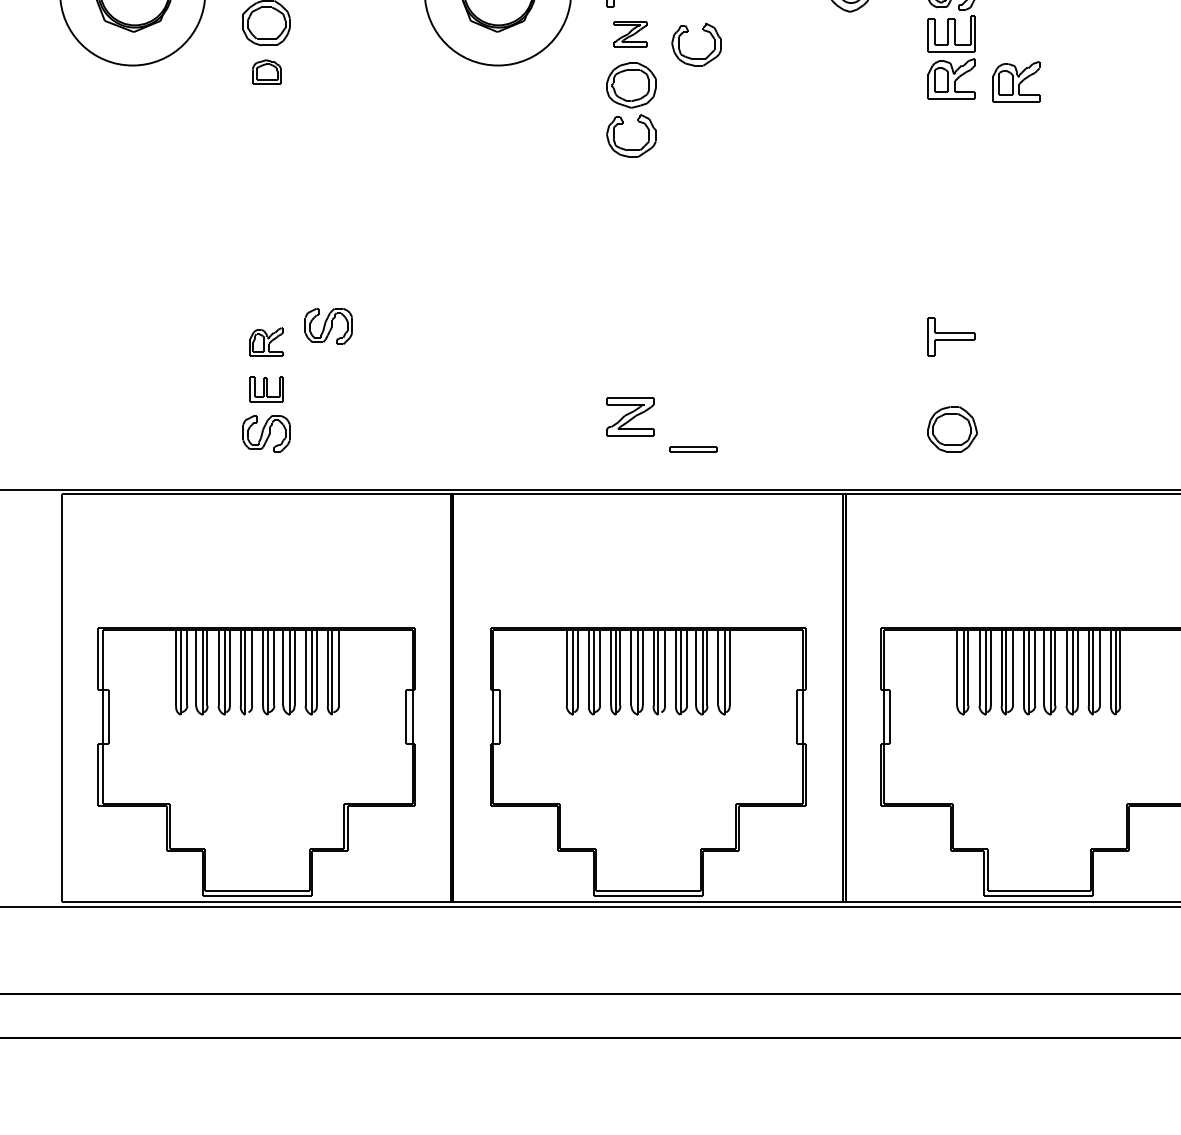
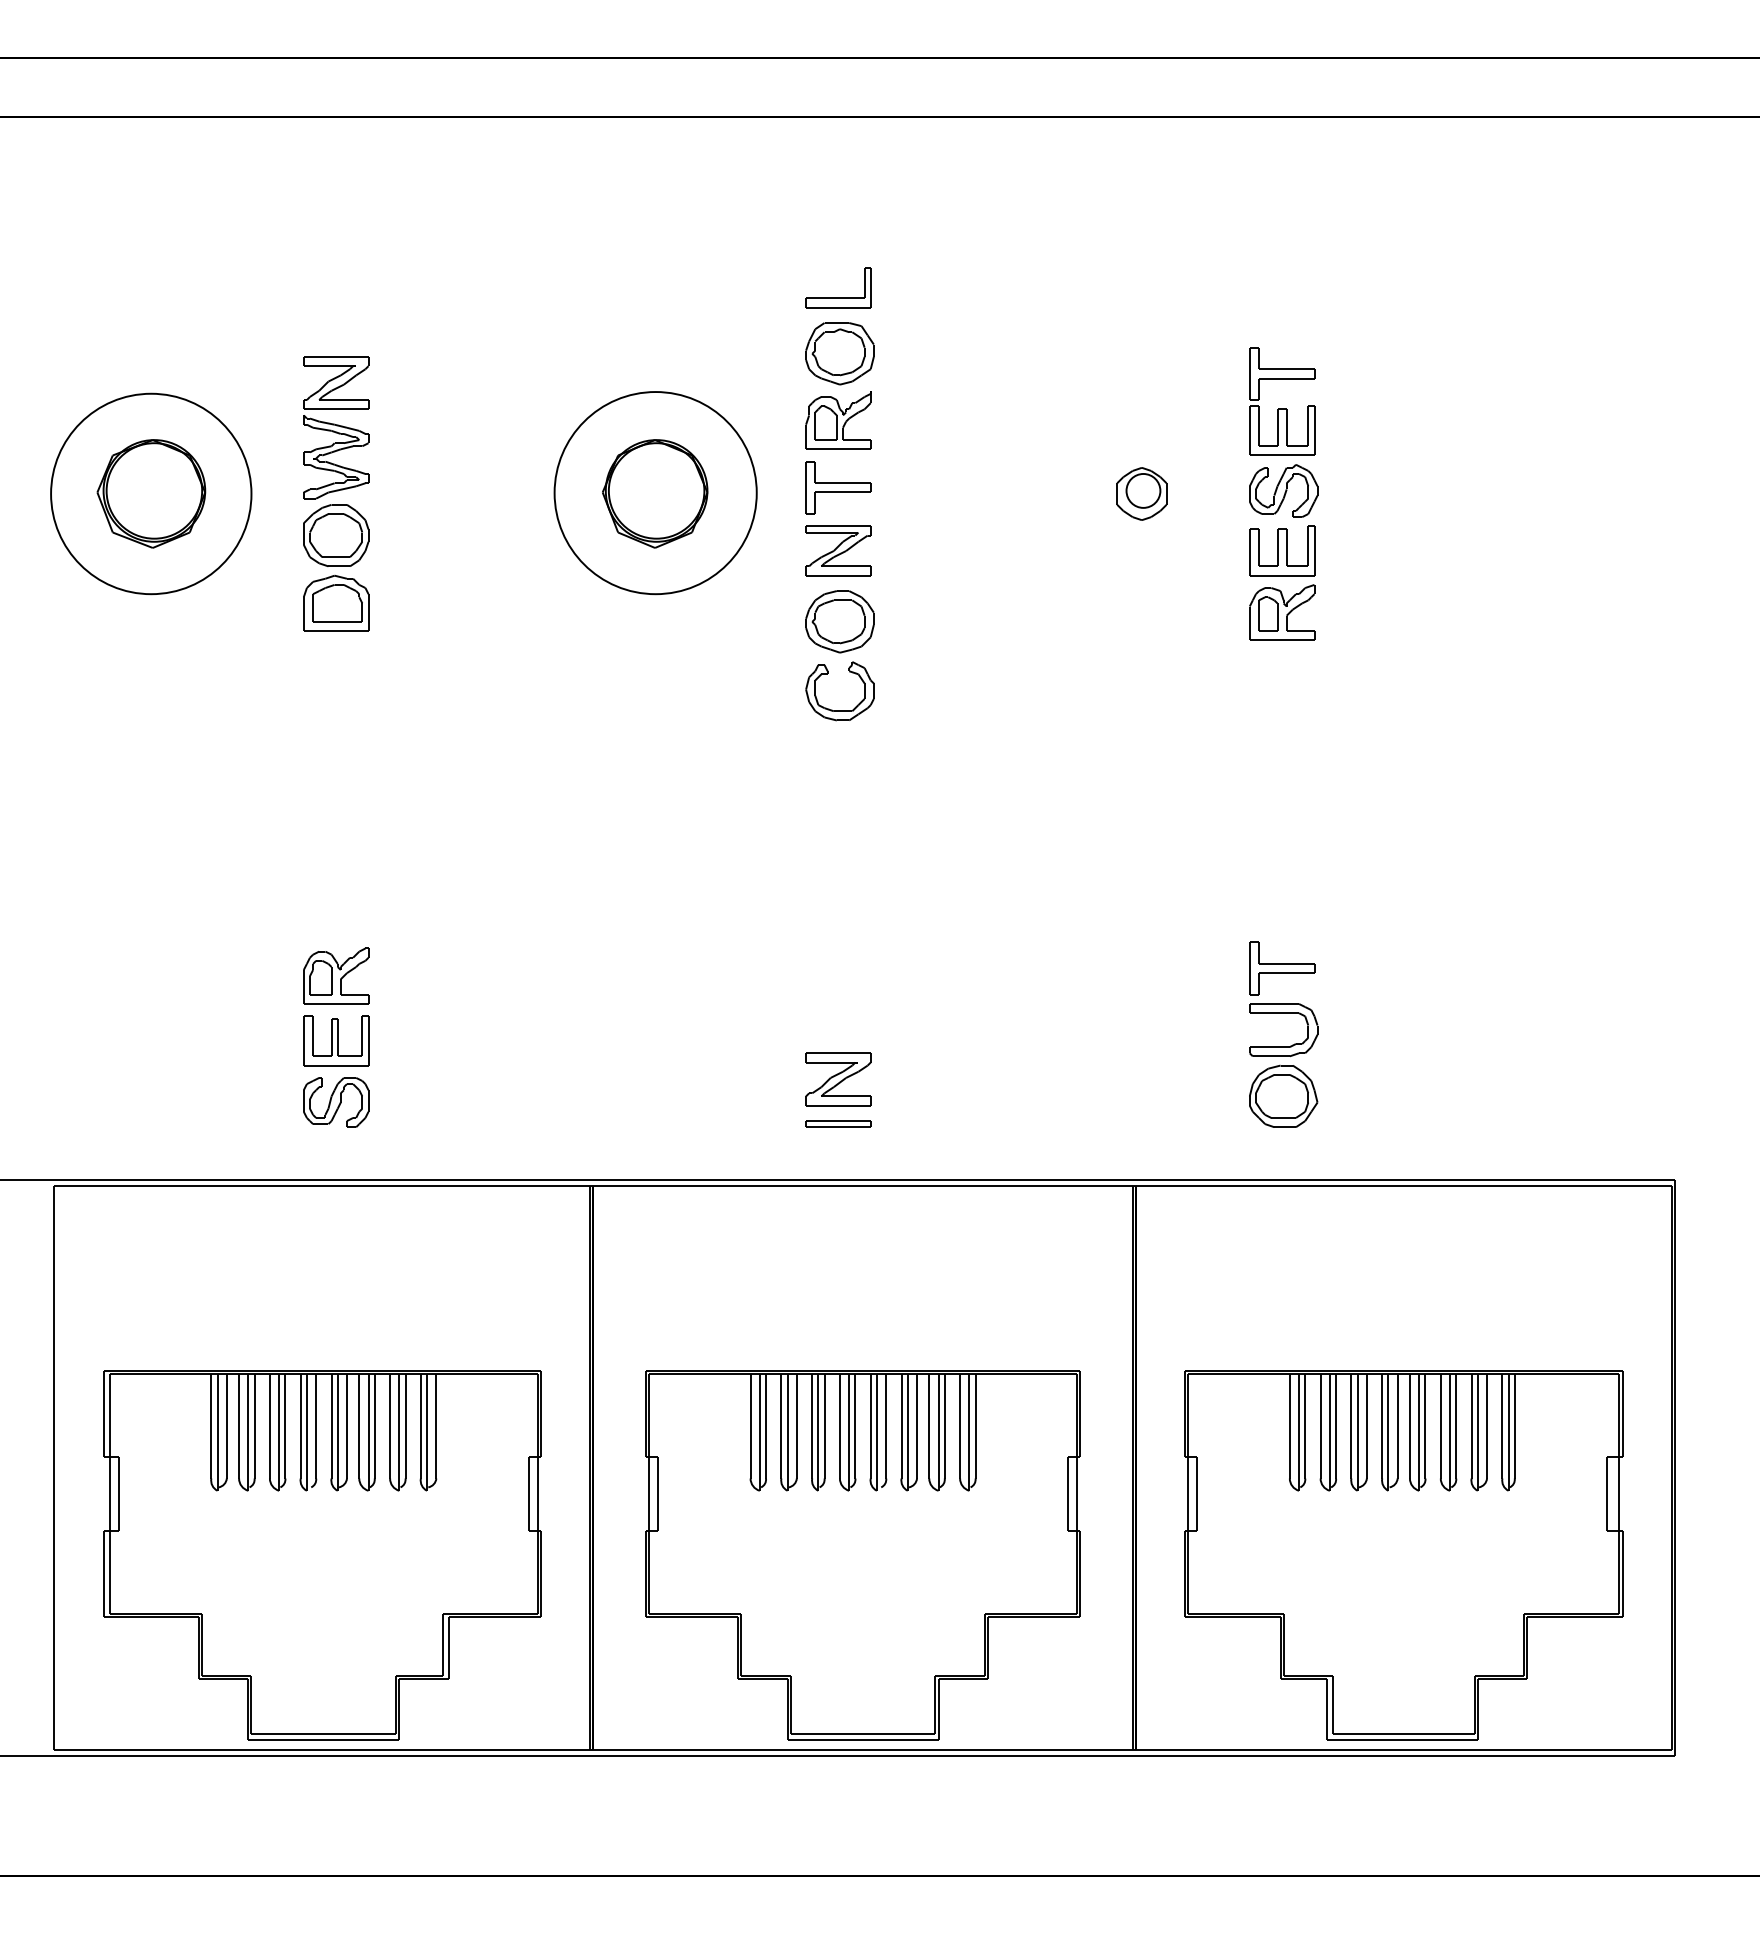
part: (630, 33) -> (838, 550), size x1.43
part: (696, 58) -> (929, 584), removed
part: (266, 72) -> (336, 603), size x1.67
part: (1016, 81) -> (1371, 616), removed
part: (329, 326) -> (422, 954), removed
part: (266, 341) -> (336, 975), size x1.43
part: (266, 388) -> (336, 1040), size x1.43
part: (952, 393) -> (1283, 1046), added
part: (693, 448) -> (838, 1123), moved

